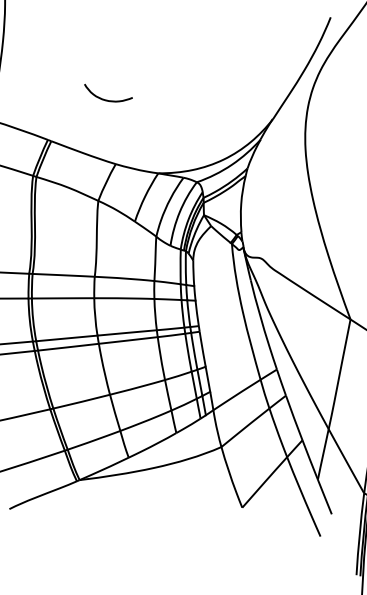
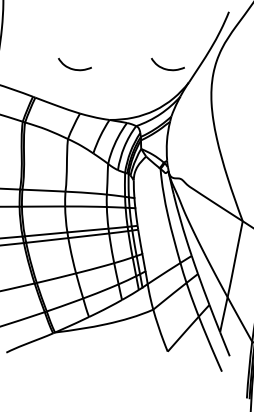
curve: (241, 99) -> (167, 68), added

